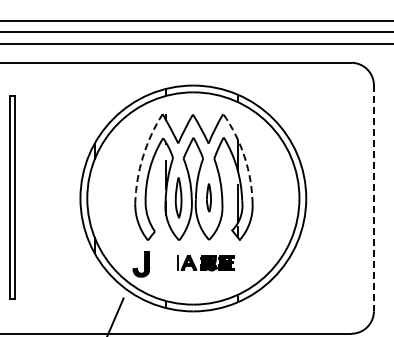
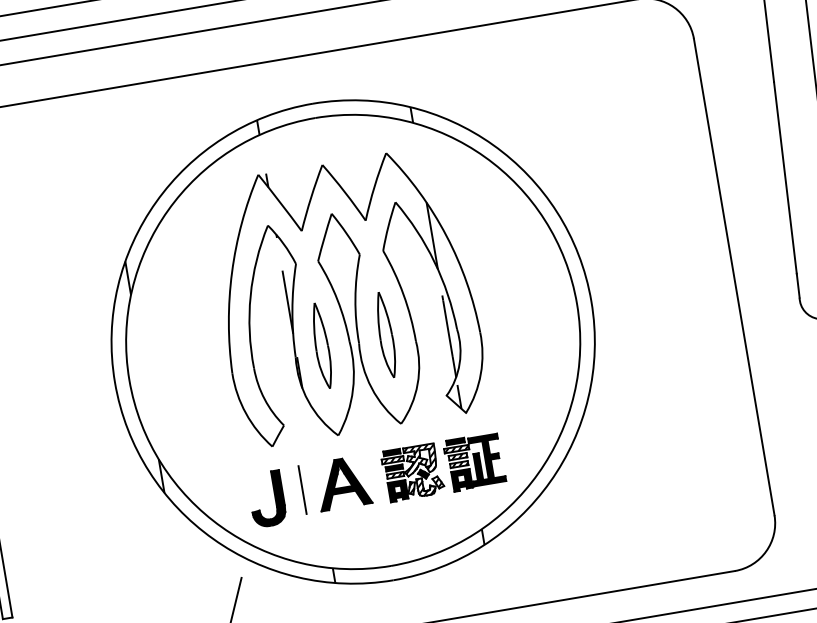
arc: (142, 156) -> (230, 271), dashed -> solid
arc: (244, 156) -> (446, 235), dashed -> solid
part: (208, 197) -> (384, 334), size x1.43
line: (373, 198) -> (733, 277), dashed -> solid
part: (205, 262) -> (401, 472), size x1.67

